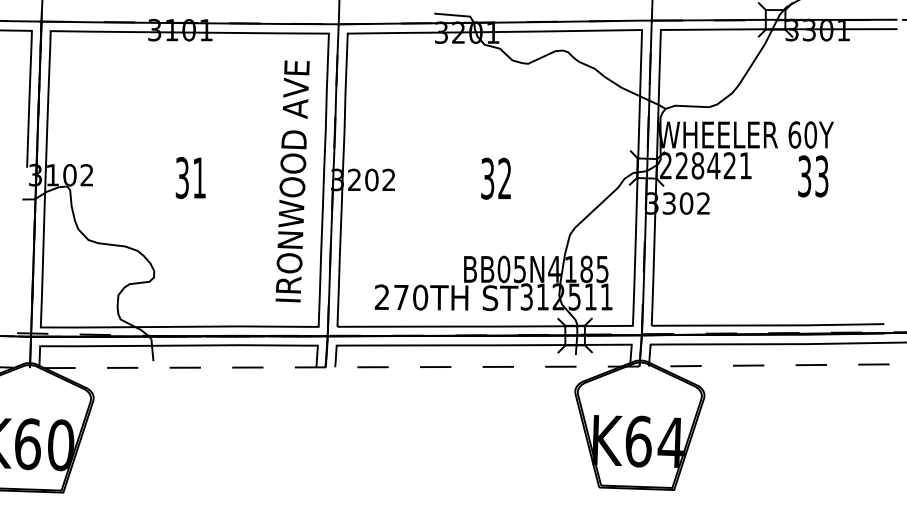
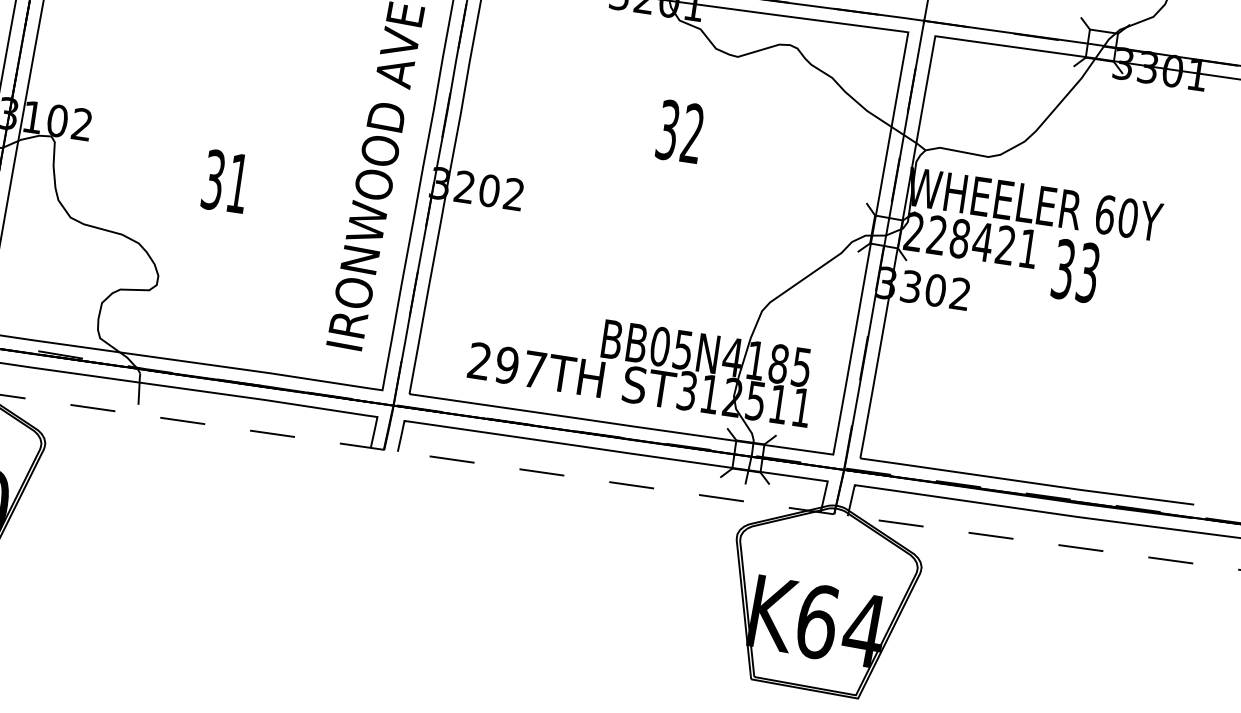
text: (813, 176) -> (1076, 271), moved
text: (190, 177) -> (225, 180), moved
text: (495, 178) -> (679, 131), moved
text: (410, 297) -> (520, 367), 270TH -> 297TH

